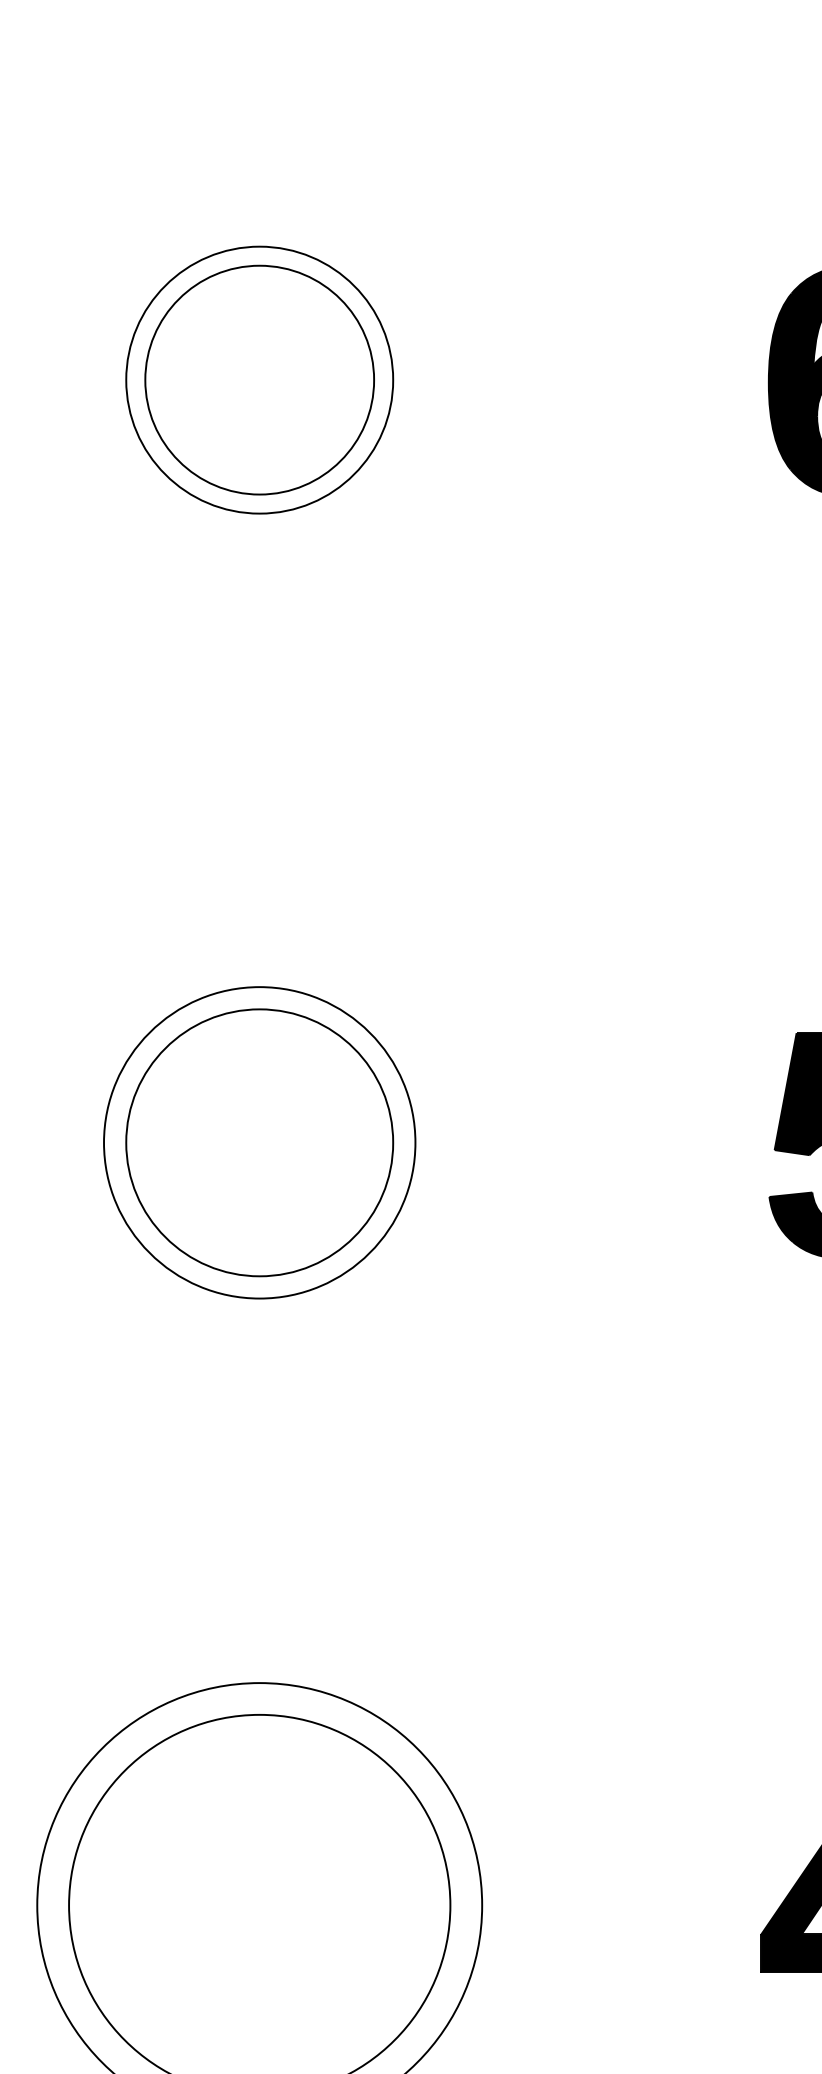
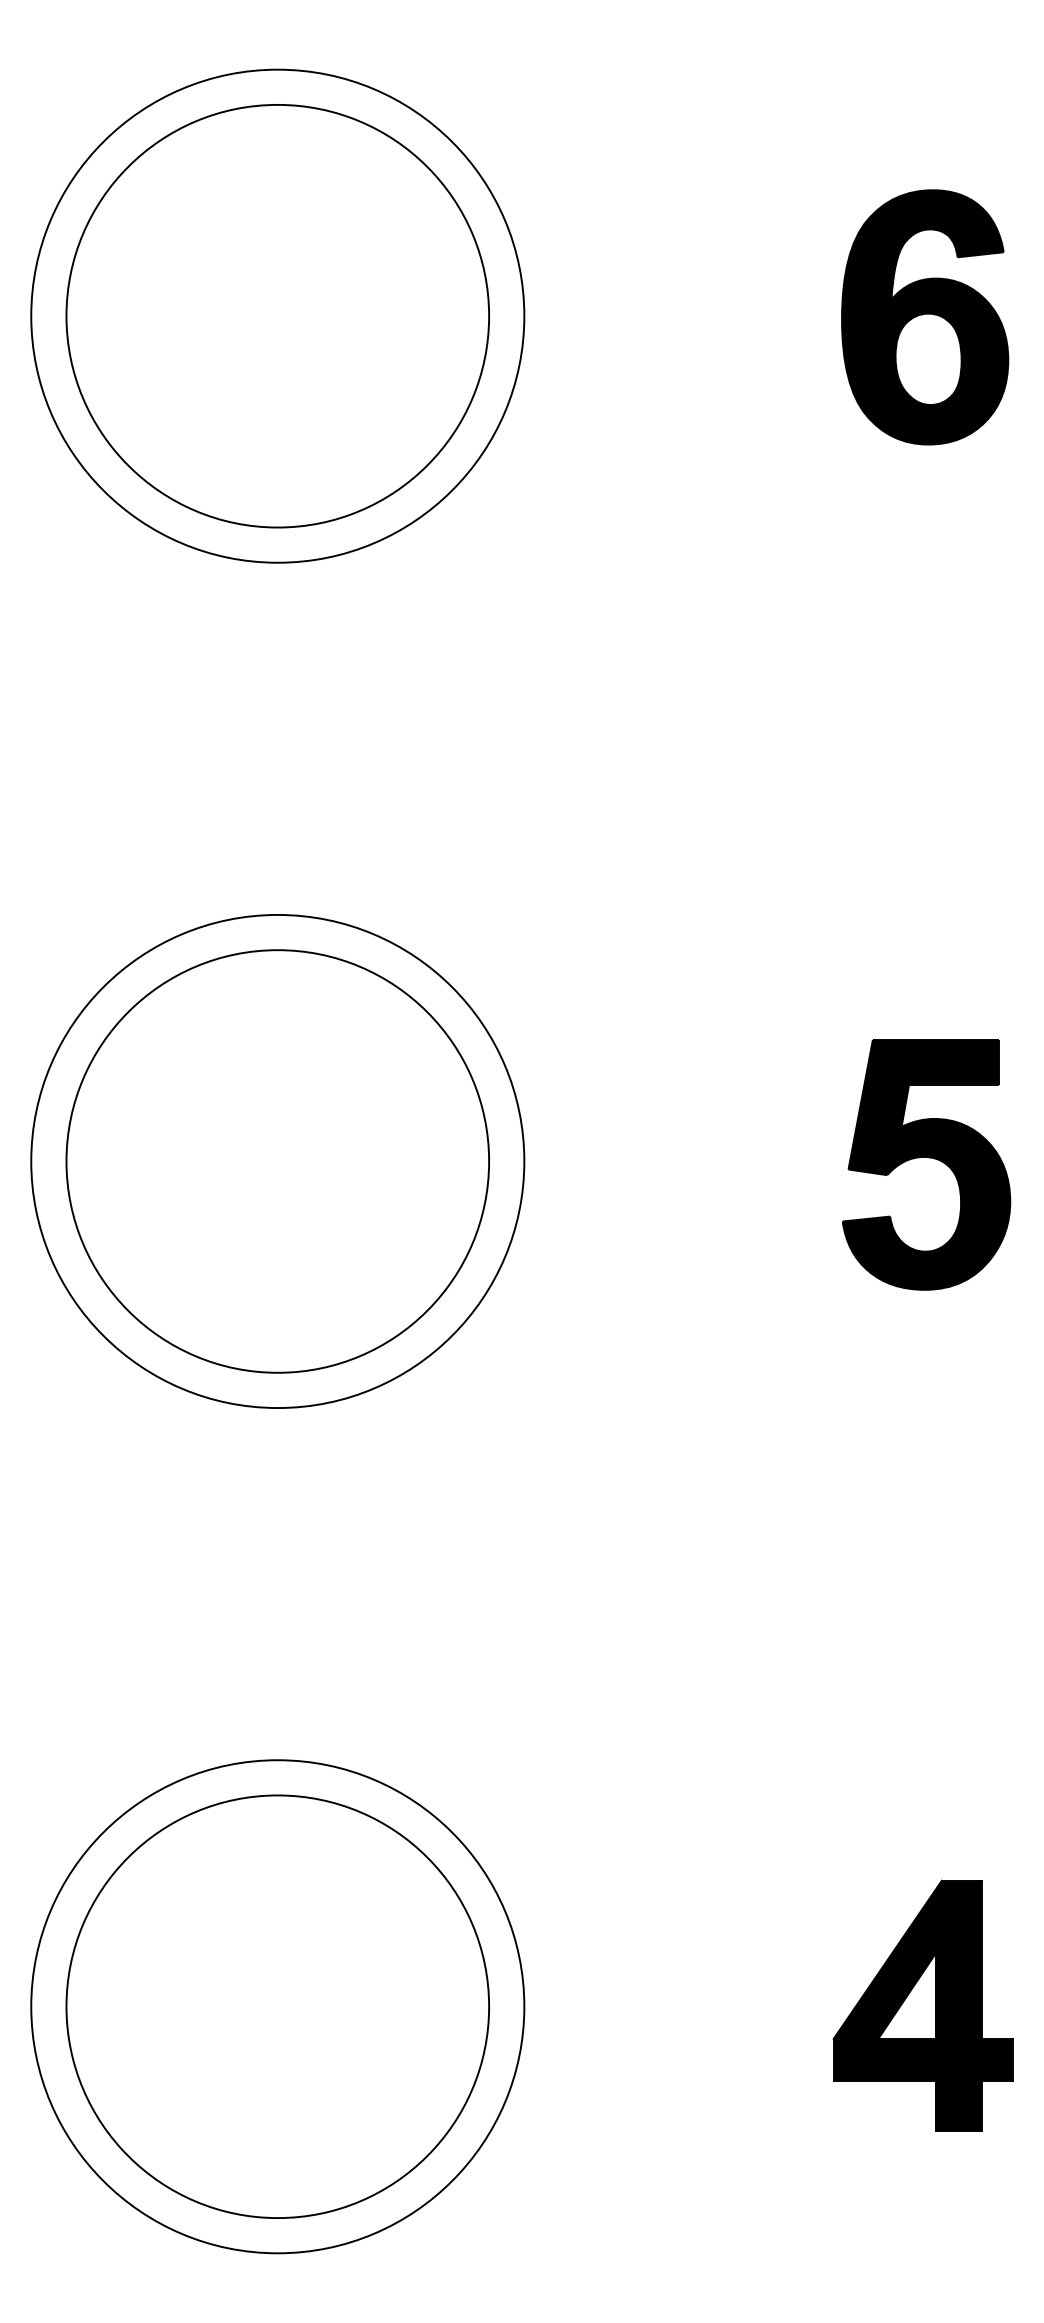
circle: (259, 379) -> (277, 315), size x1.67
circle: (259, 379) -> (277, 315), size x1.67
circle: (259, 1142) -> (277, 1161), size x1.43
circle: (259, 1142) -> (277, 1161), size x1.43

